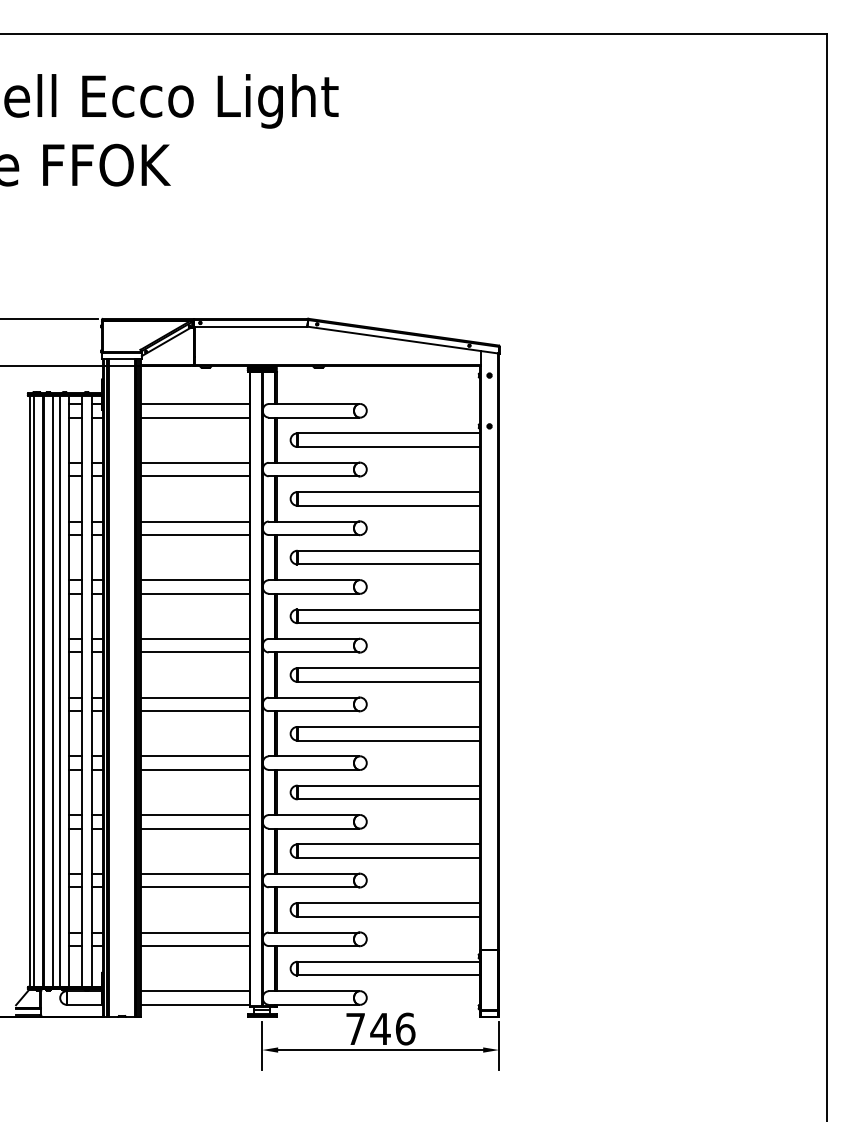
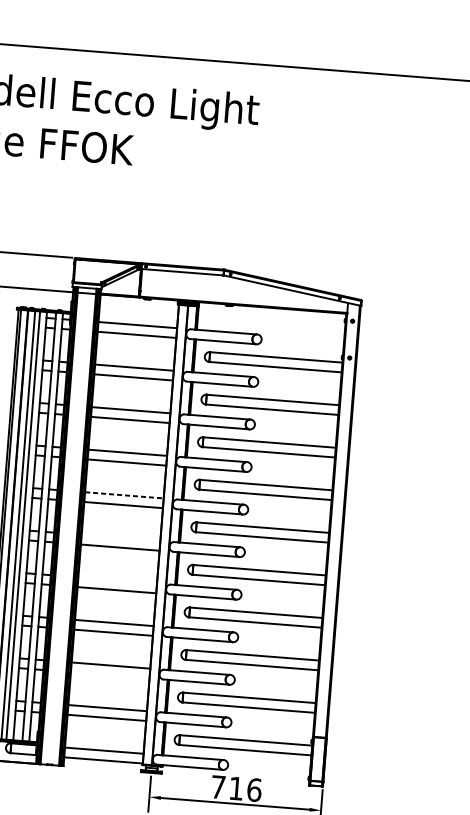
line: (195, 638) -> (124, 495), solid -> dashed
line: (195, 697) -> (121, 537), removed
line: (195, 756) -> (117, 580), removed
line: (195, 887) -> (110, 675), removed
text: (380, 1028) -> (236, 788), 746 -> 716

